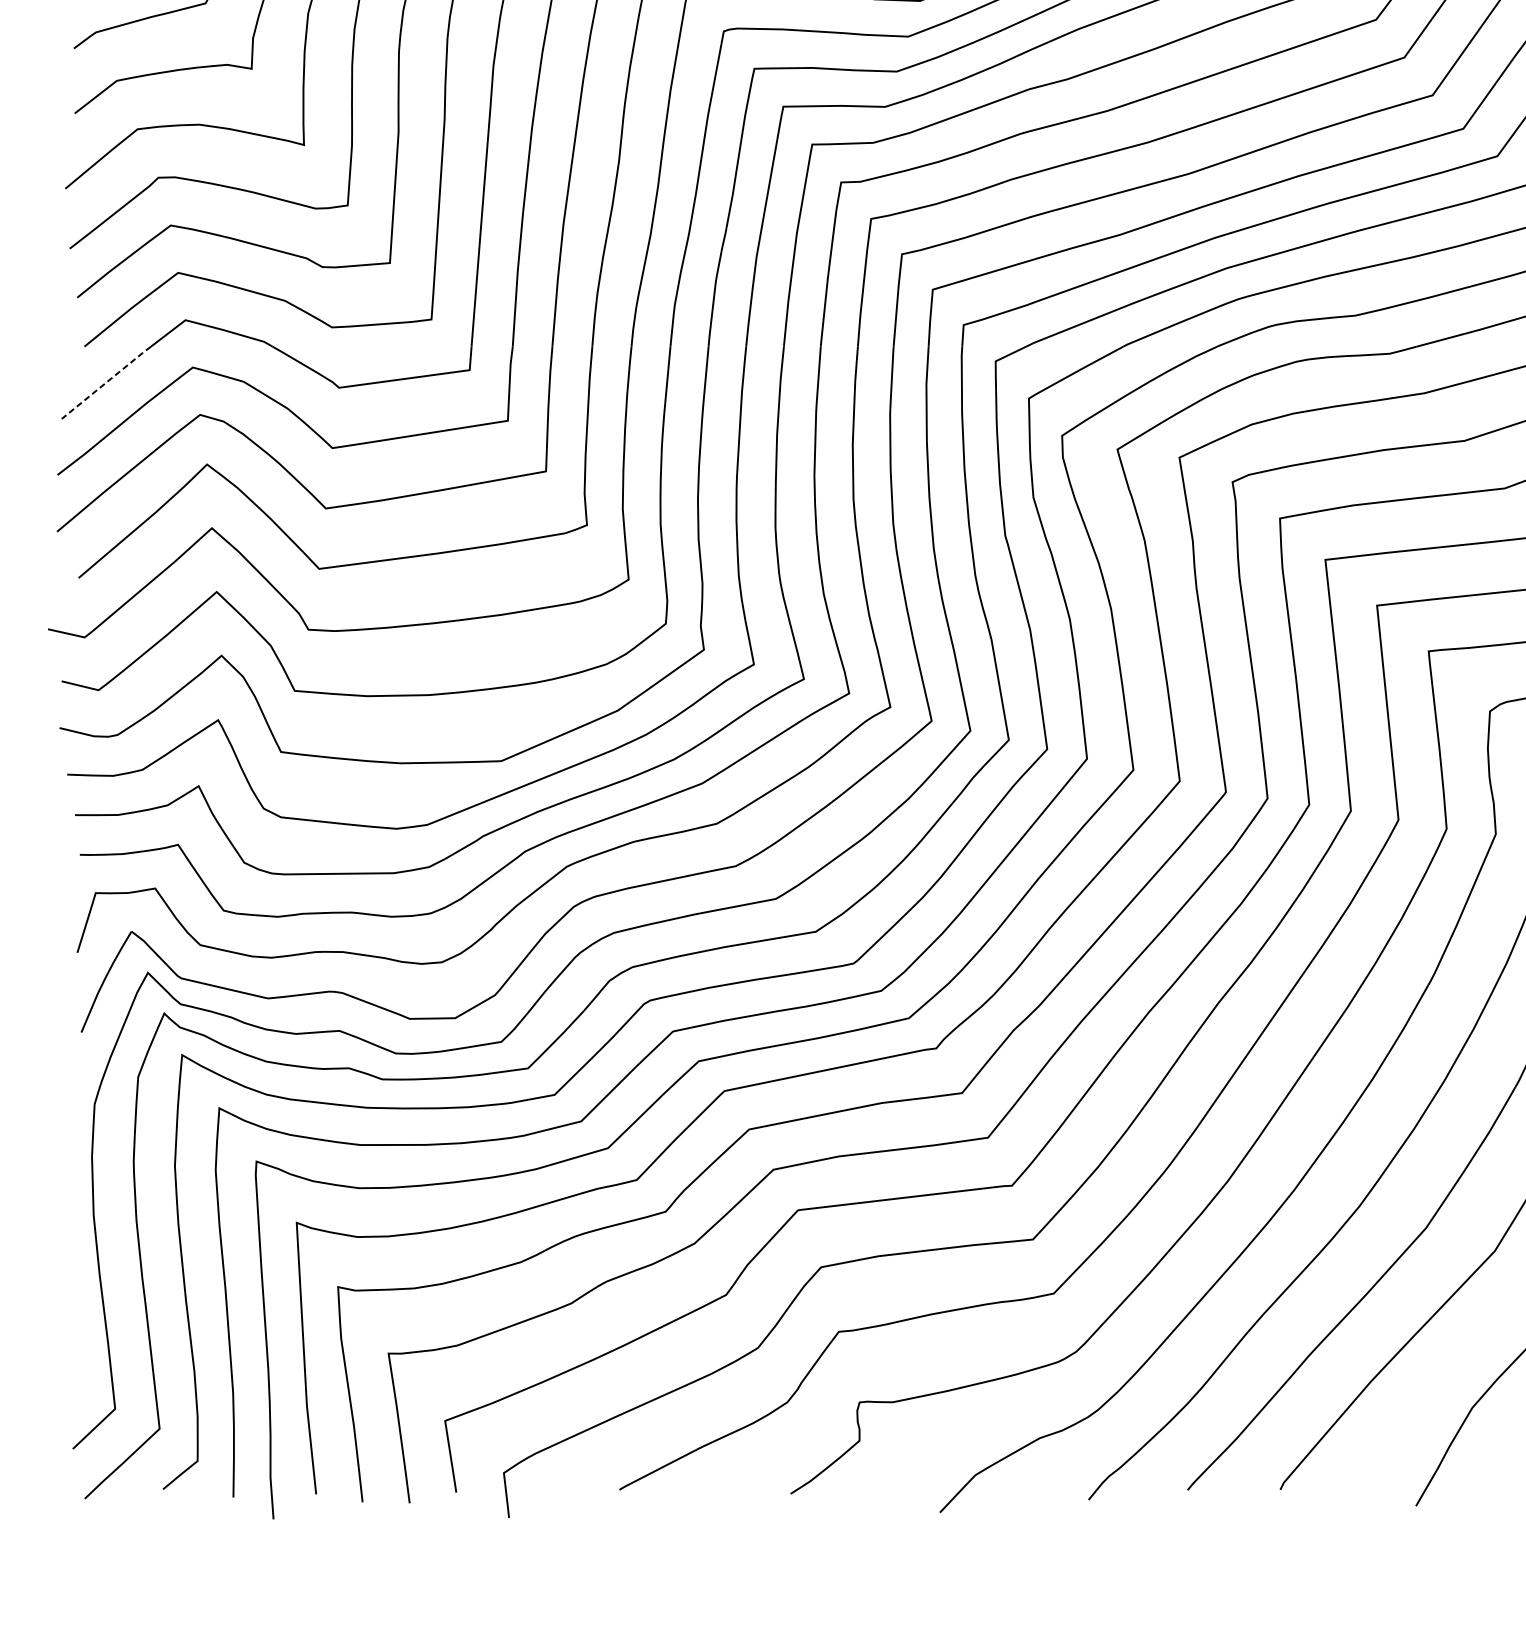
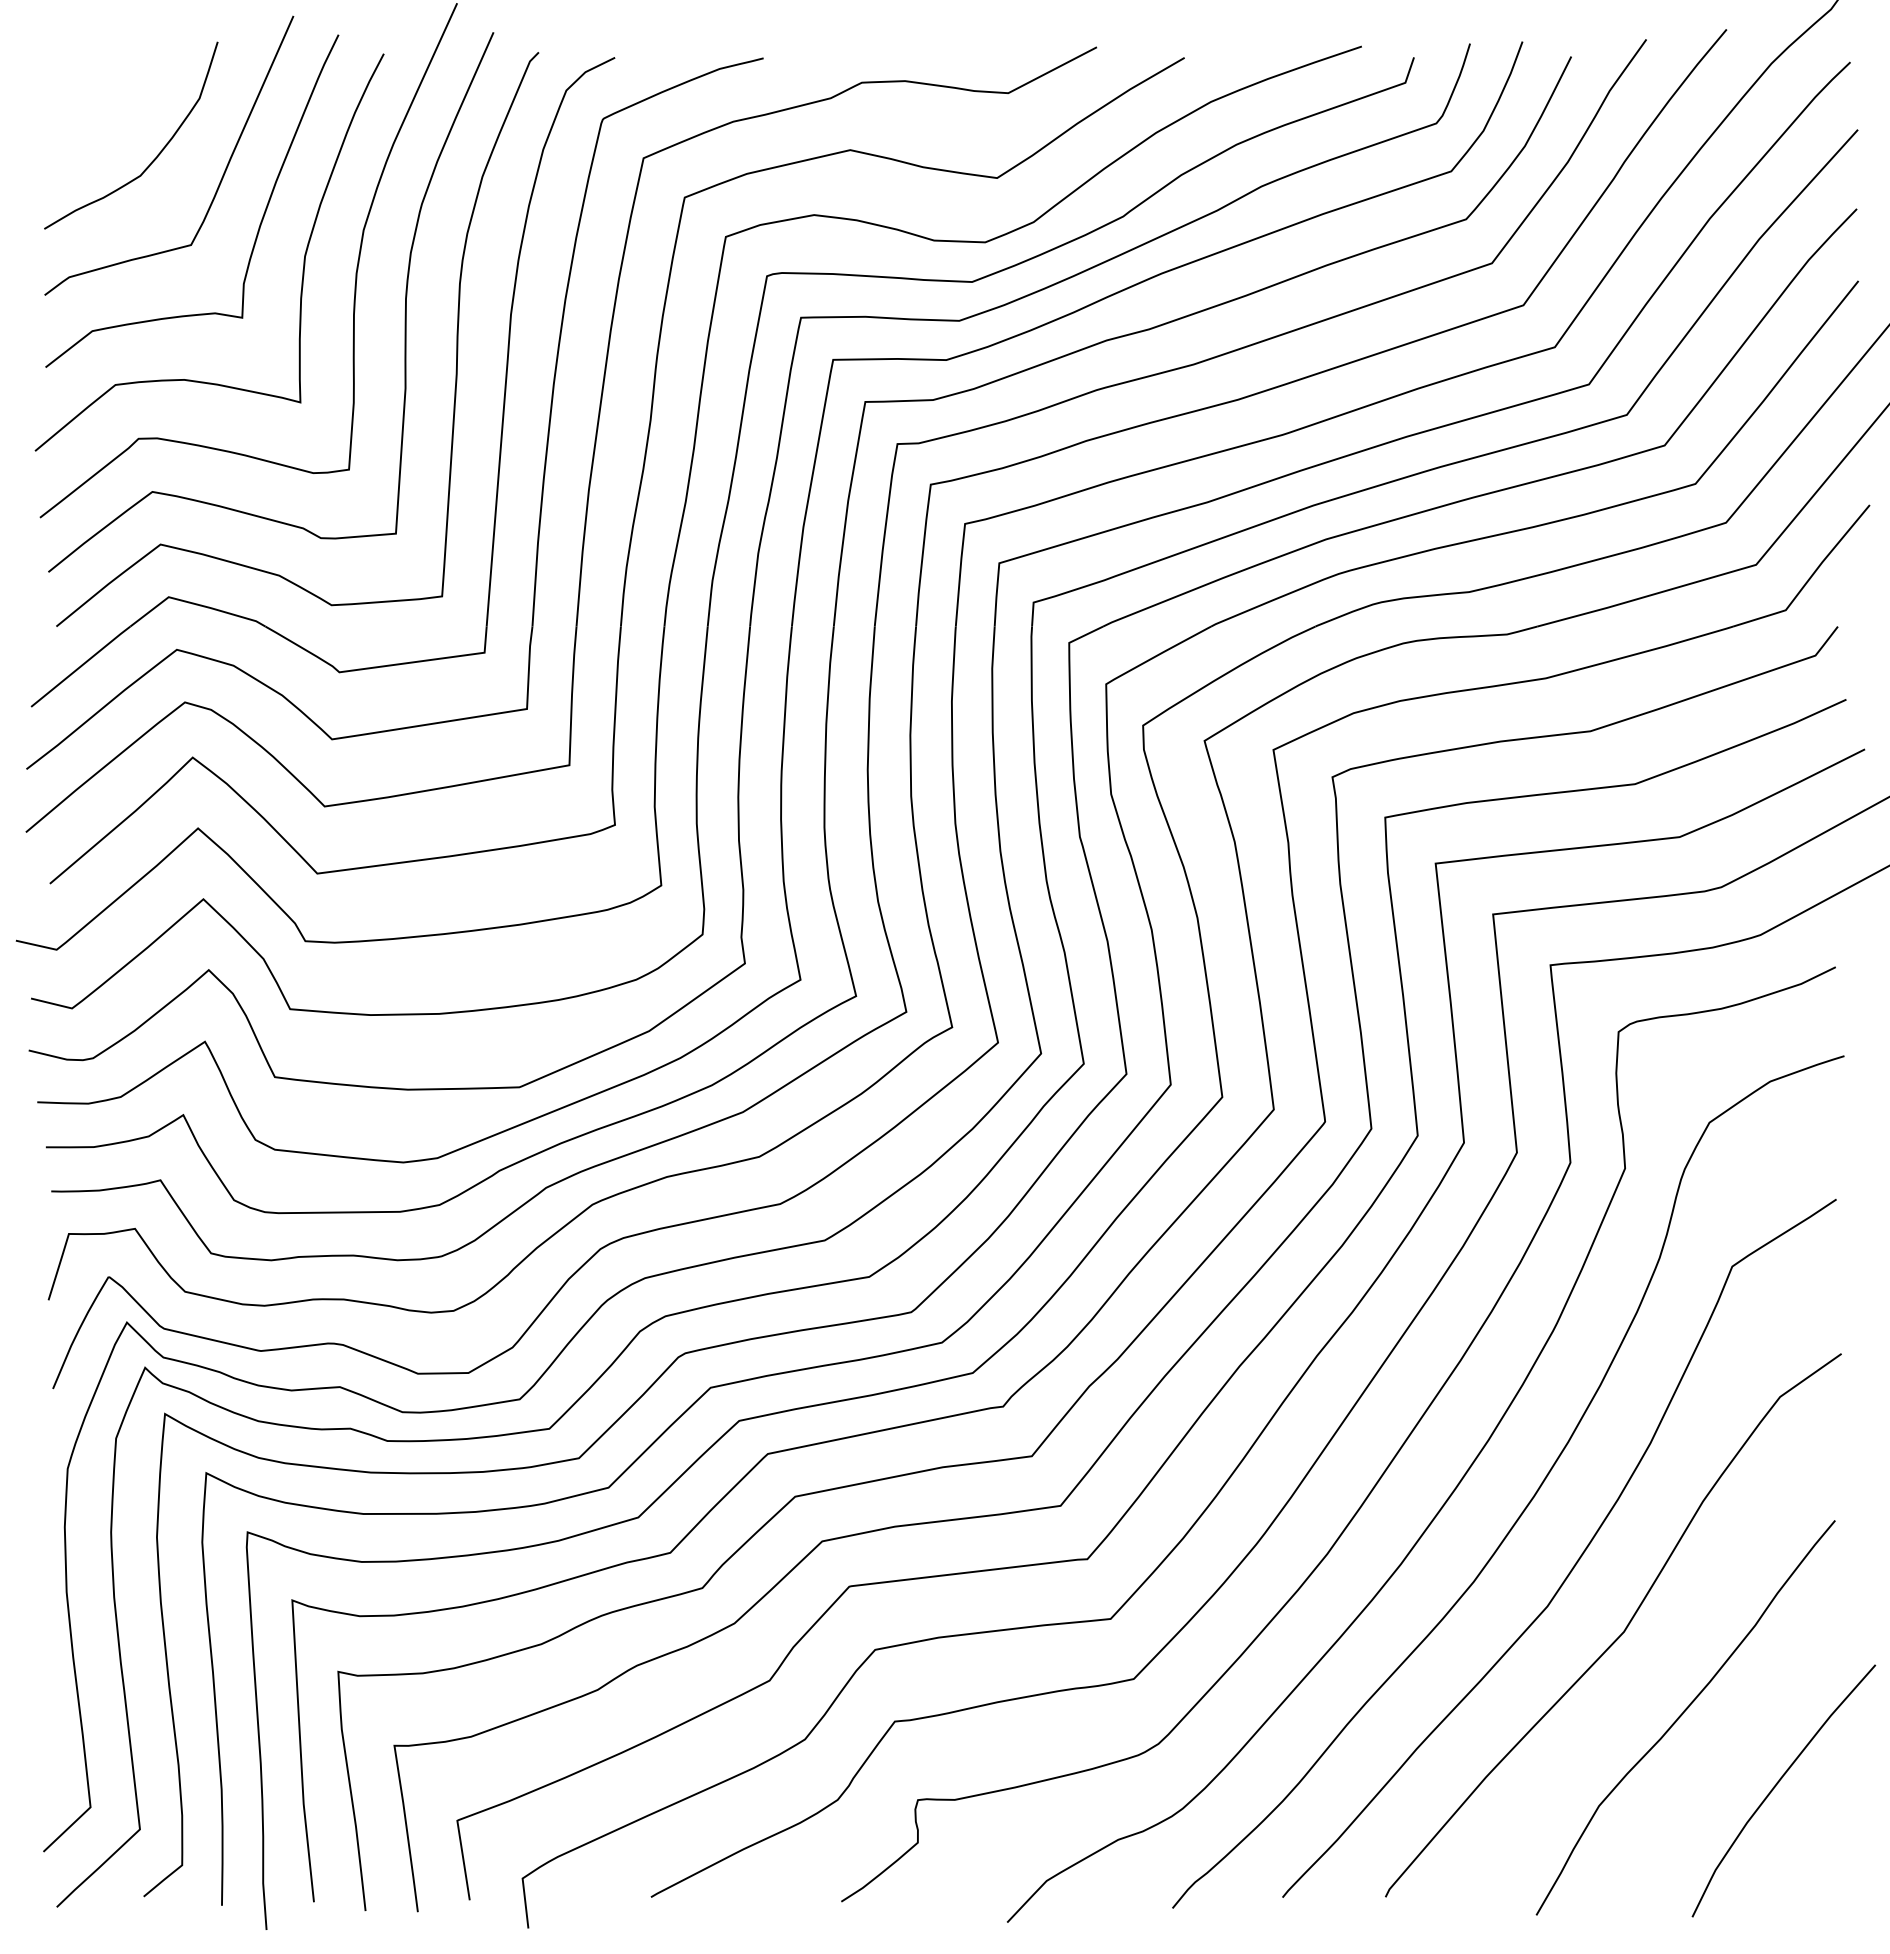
line: (106, 382) -> (80, 666), dashed -> solid

